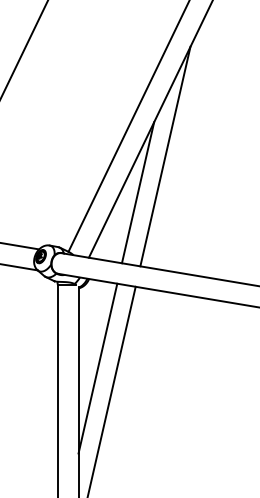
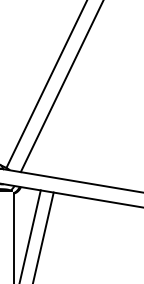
line: (165, 156) -> (74, 100), removed
line: (137, 192) -> (54, 126), removed

